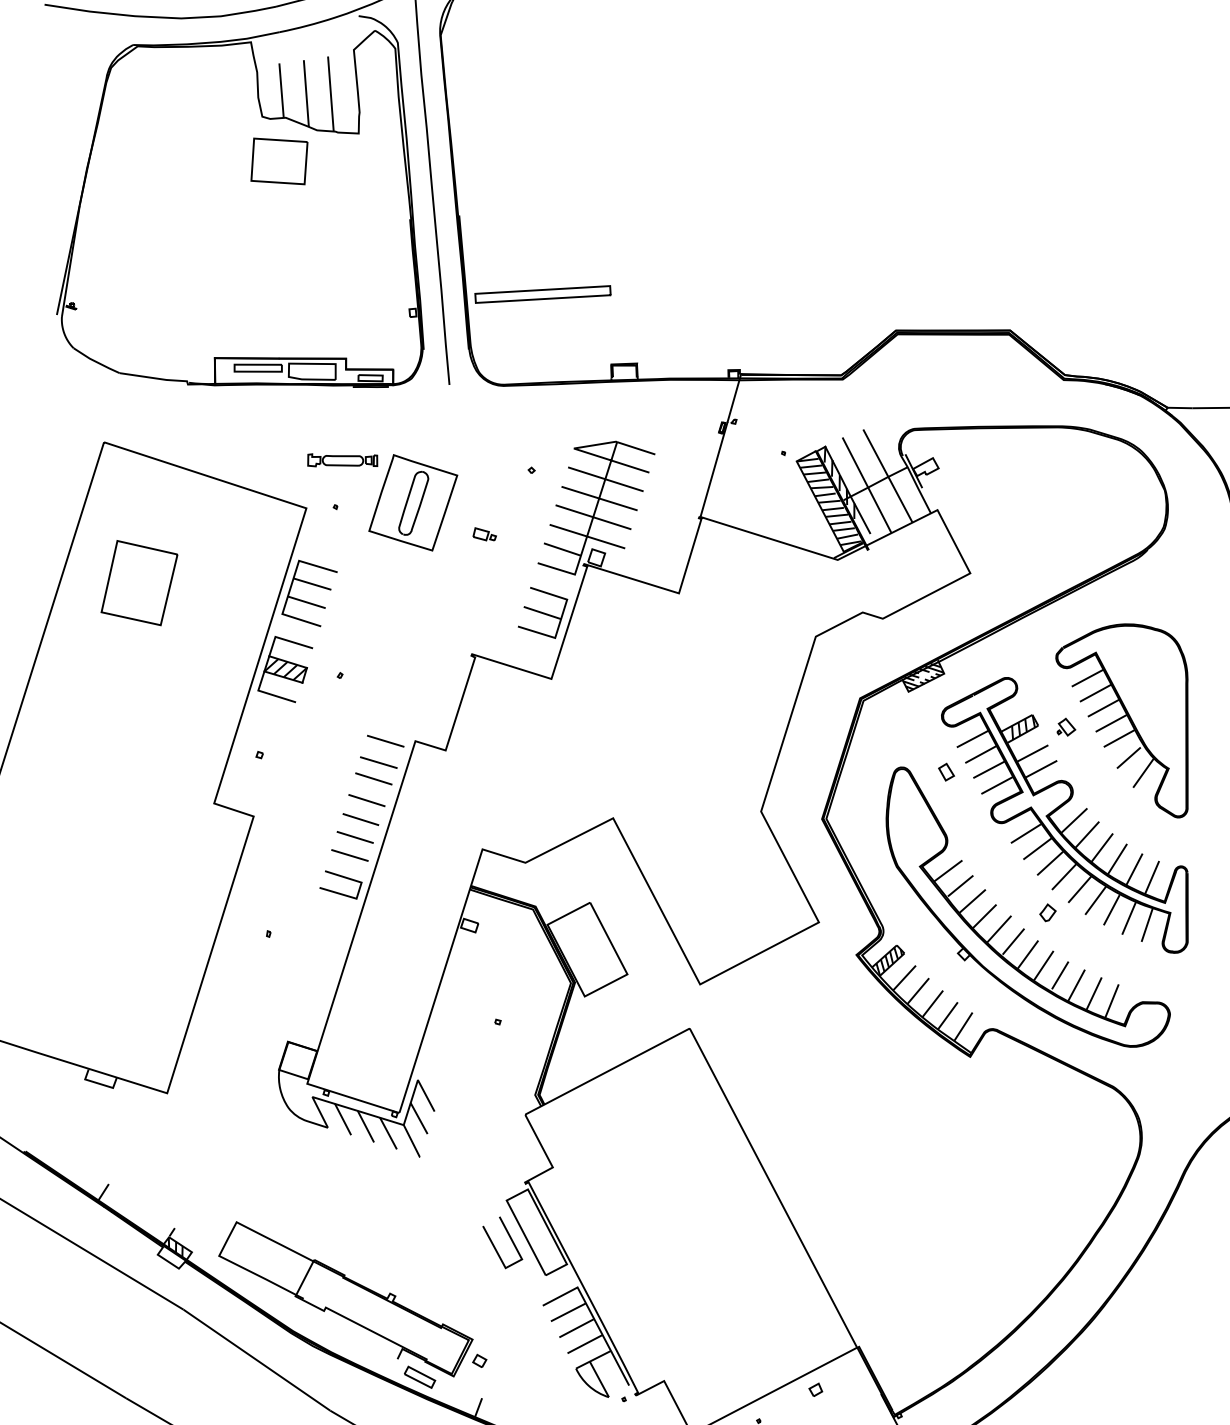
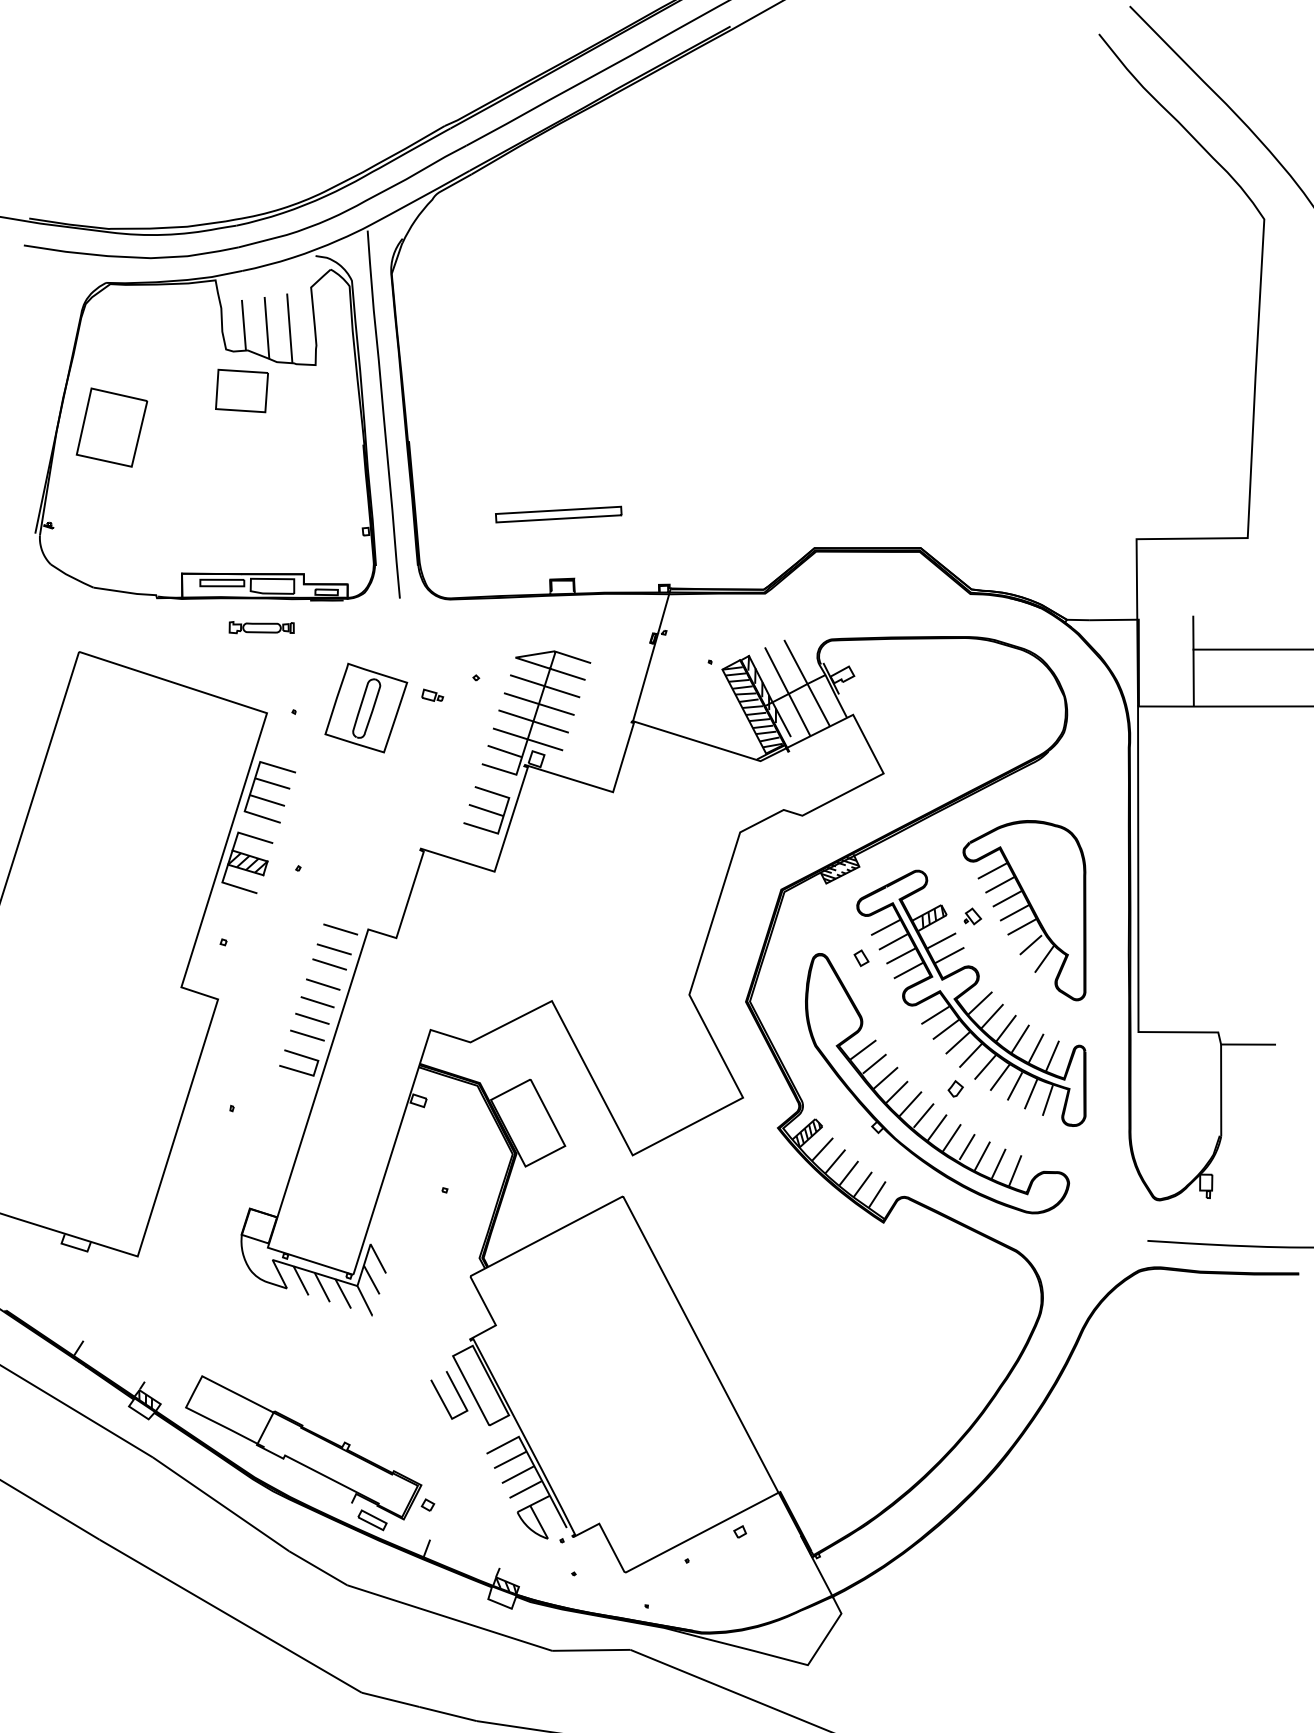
part: (542, 294) -> (558, 514), moved
part: (342, 460) -> (261, 627), moved
part: (484, 533) -> (432, 694), moved
part: (138, 582) -> (111, 427), moved

